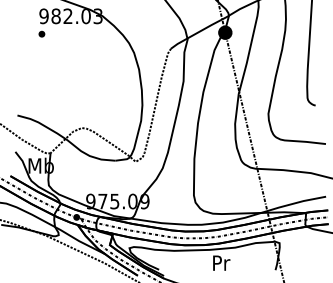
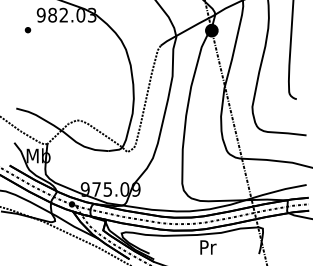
part: (41, 33) -> (27, 29), moved

